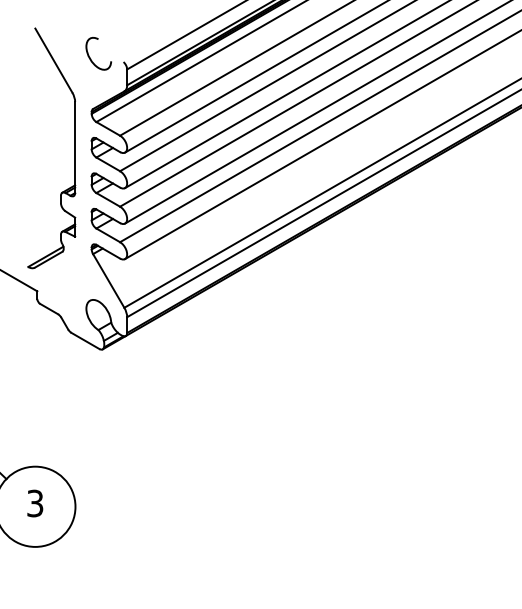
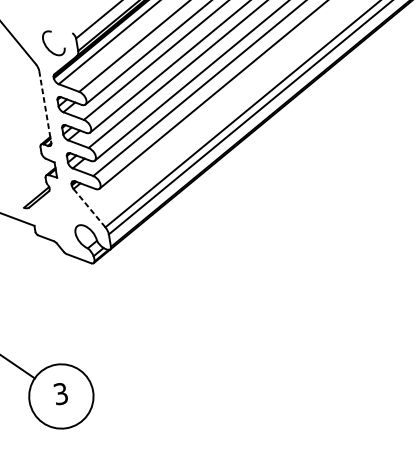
curve: (90, 57) -> (47, 47), moved
line: (75, 147) -> (45, 107), solid -> dashed
line: (108, 280) -> (89, 207), solid -> dashed

